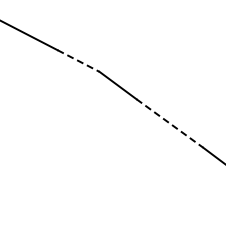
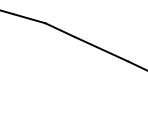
line: (78, 61) -> (29, 19), dashed -> solid
line: (170, 123) -> (101, 49), dashed -> solid

